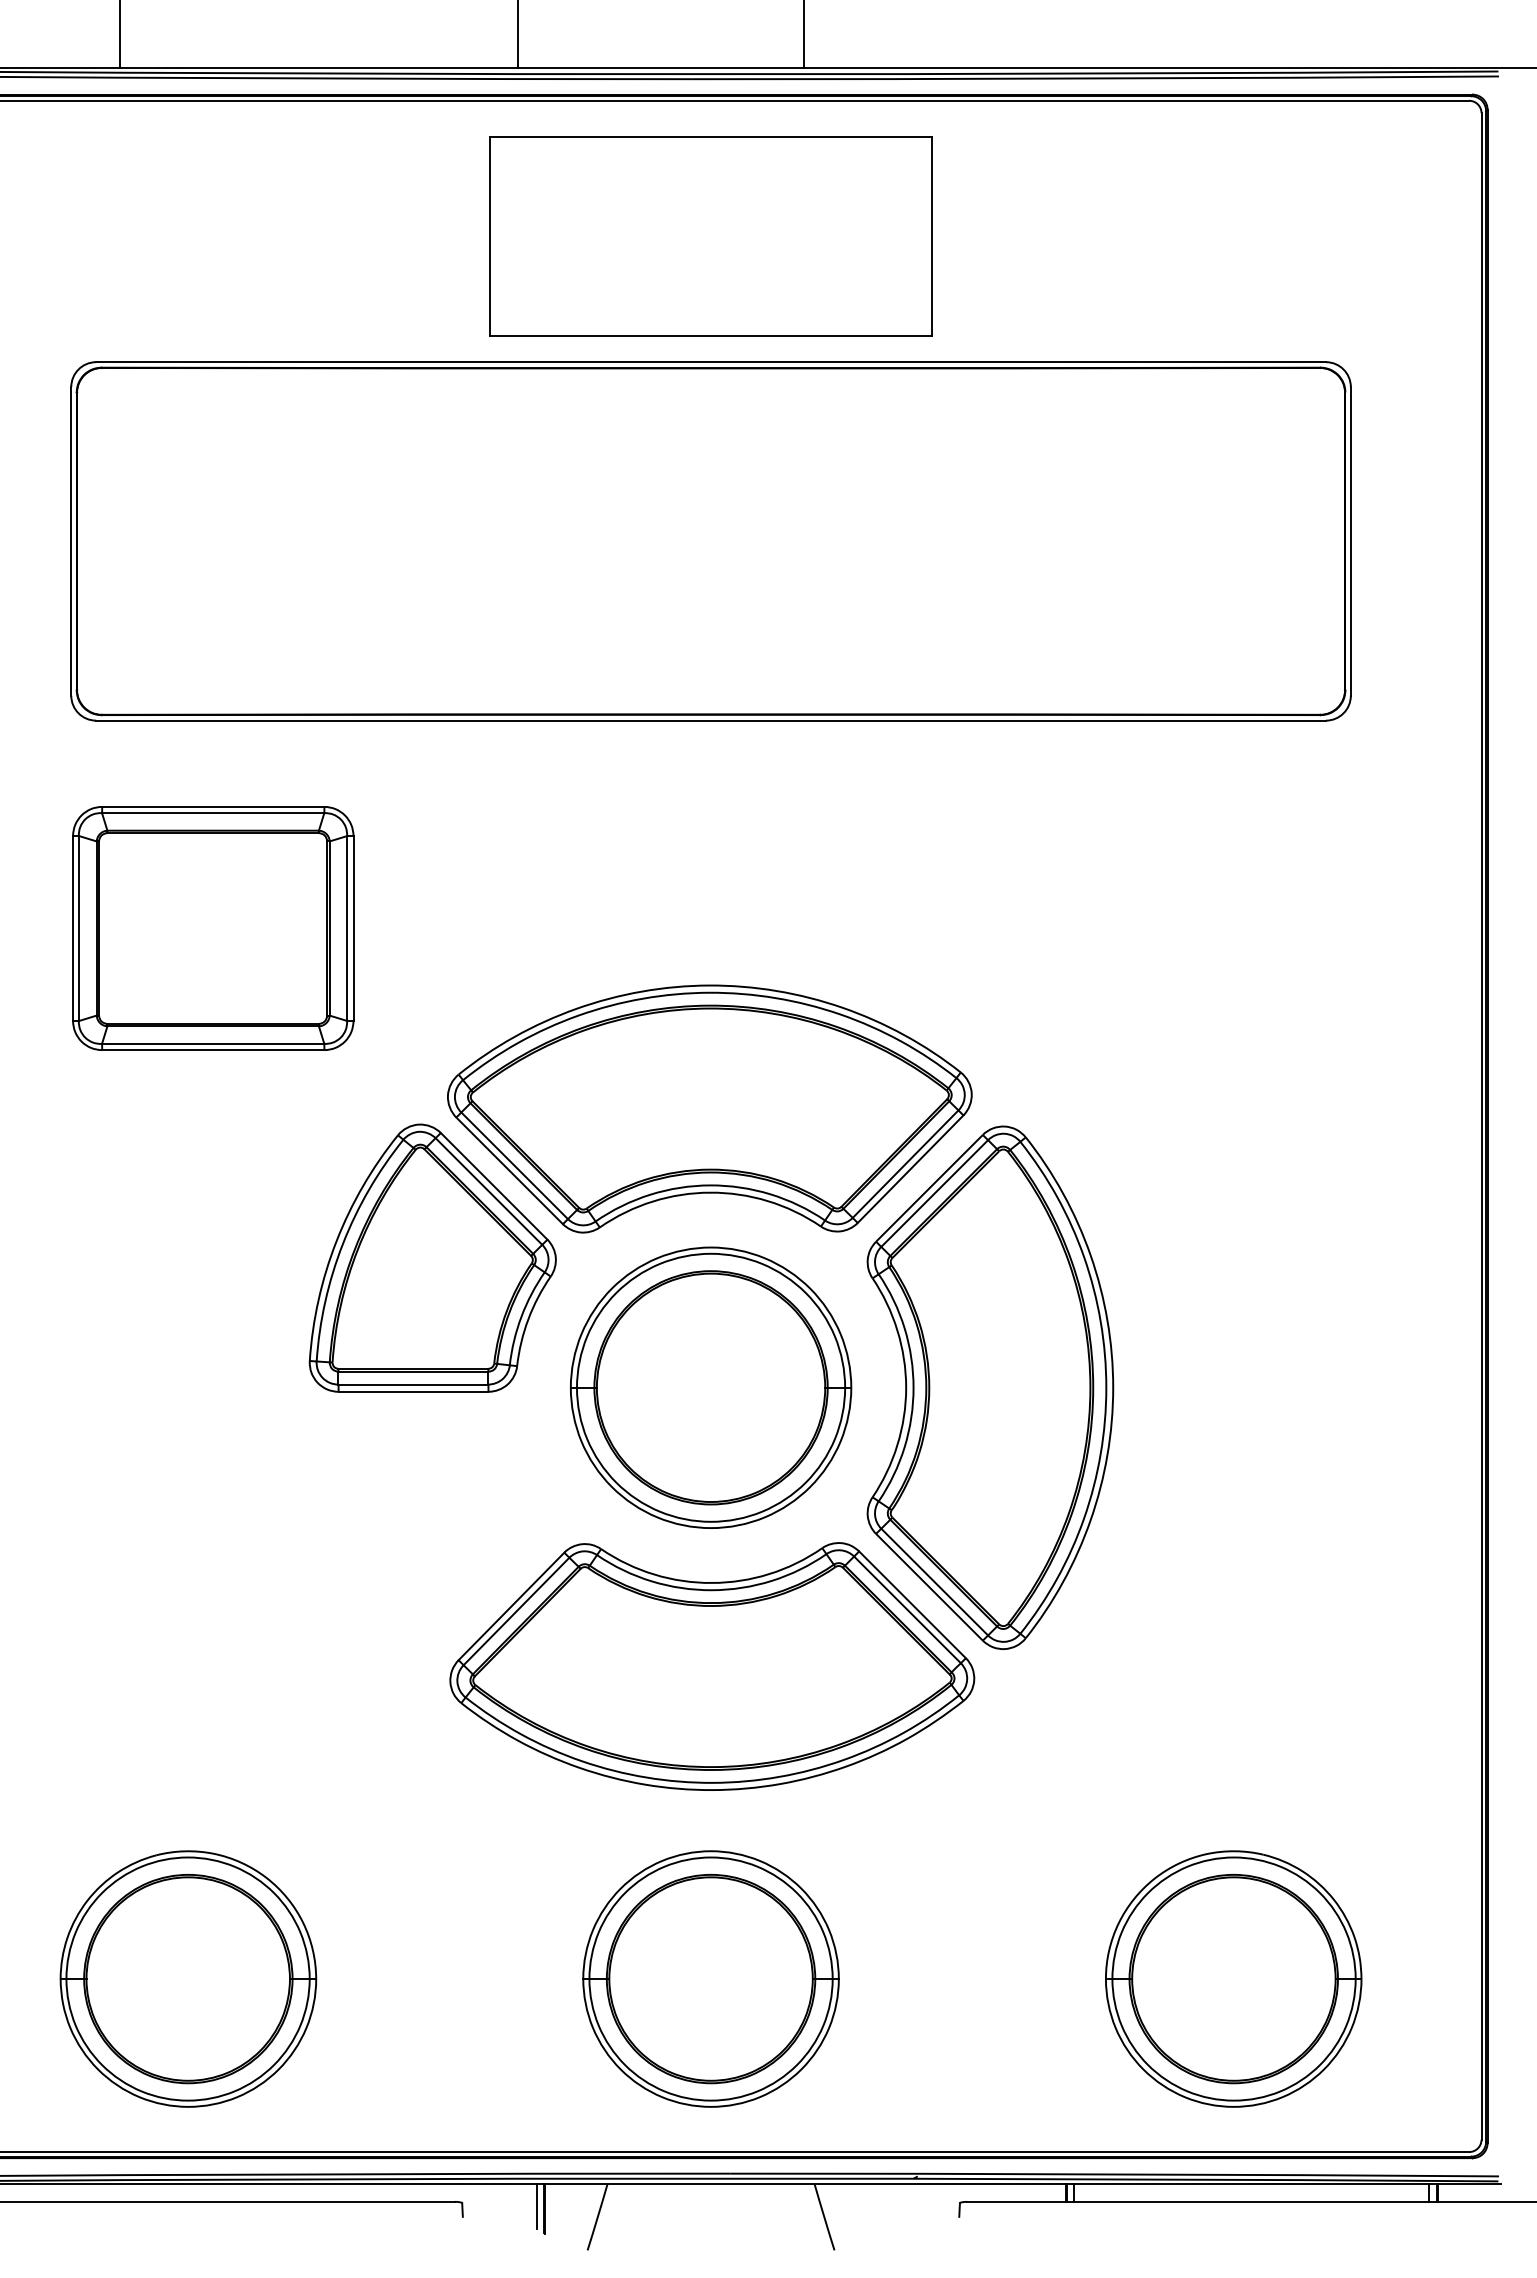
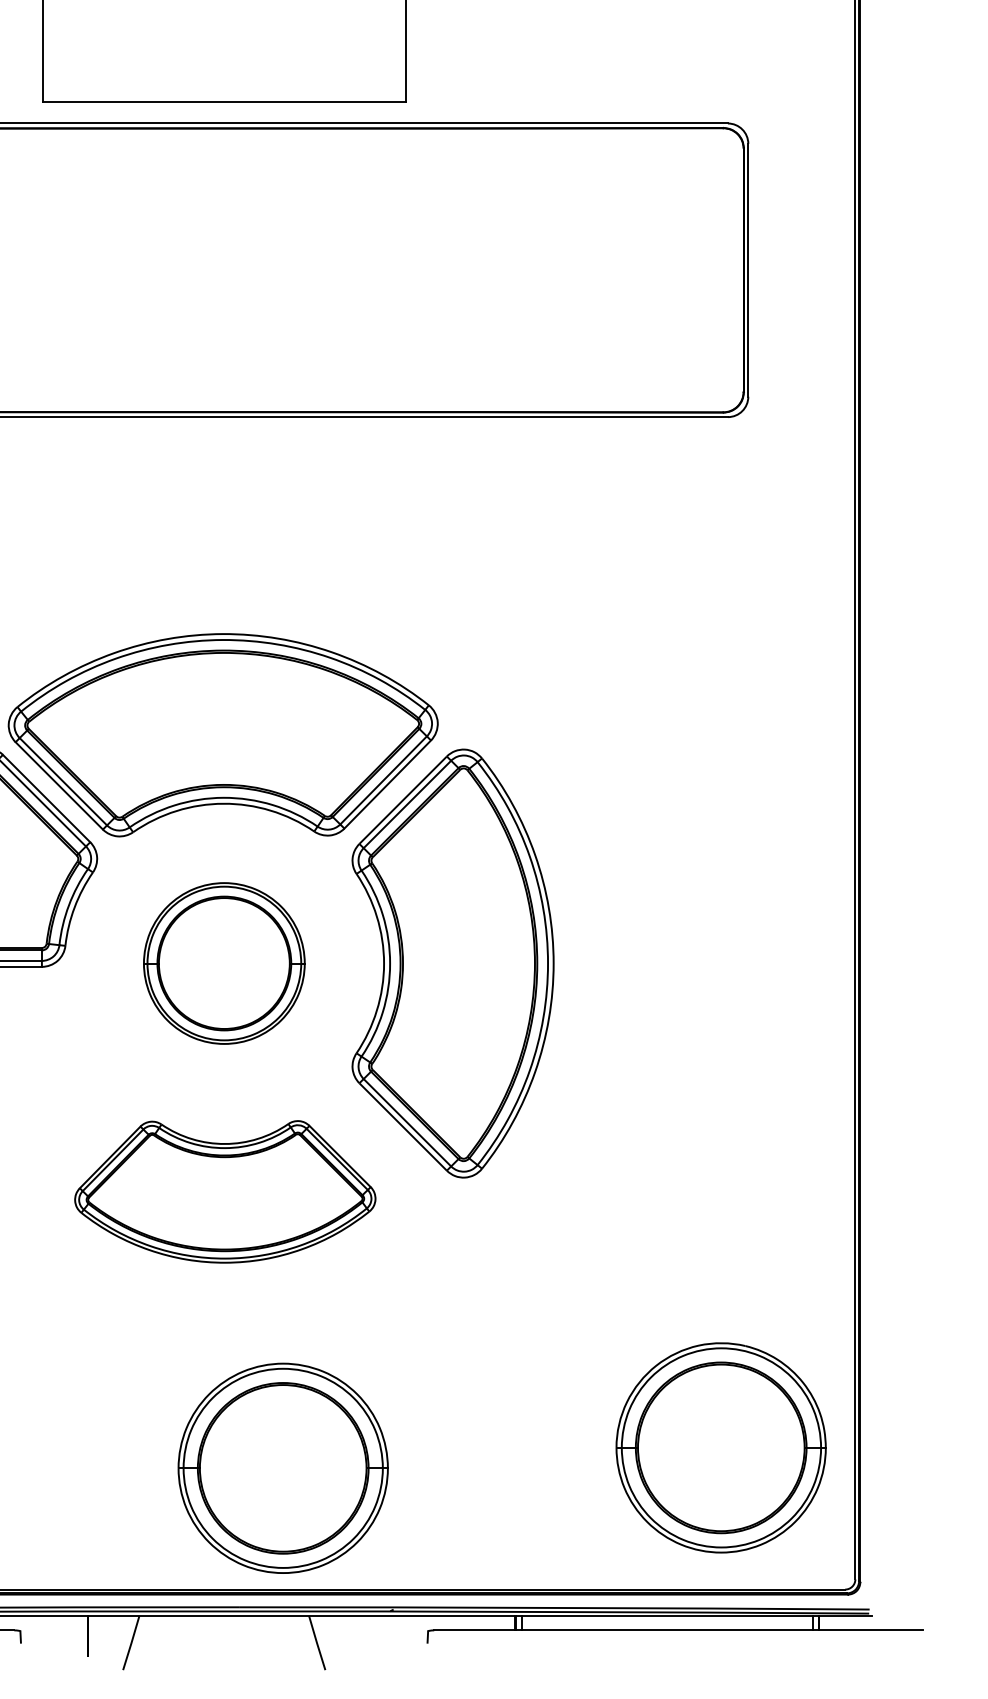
part: (711, 1387) -> (224, 963), size x0.7
part: (712, 1666) -> (225, 1191), size x0.7
part: (710, 1978) -> (282, 1467), moved
part: (1233, 1978) -> (720, 1447), moved
line: (536, 2206) -> (81, 1634), removed

